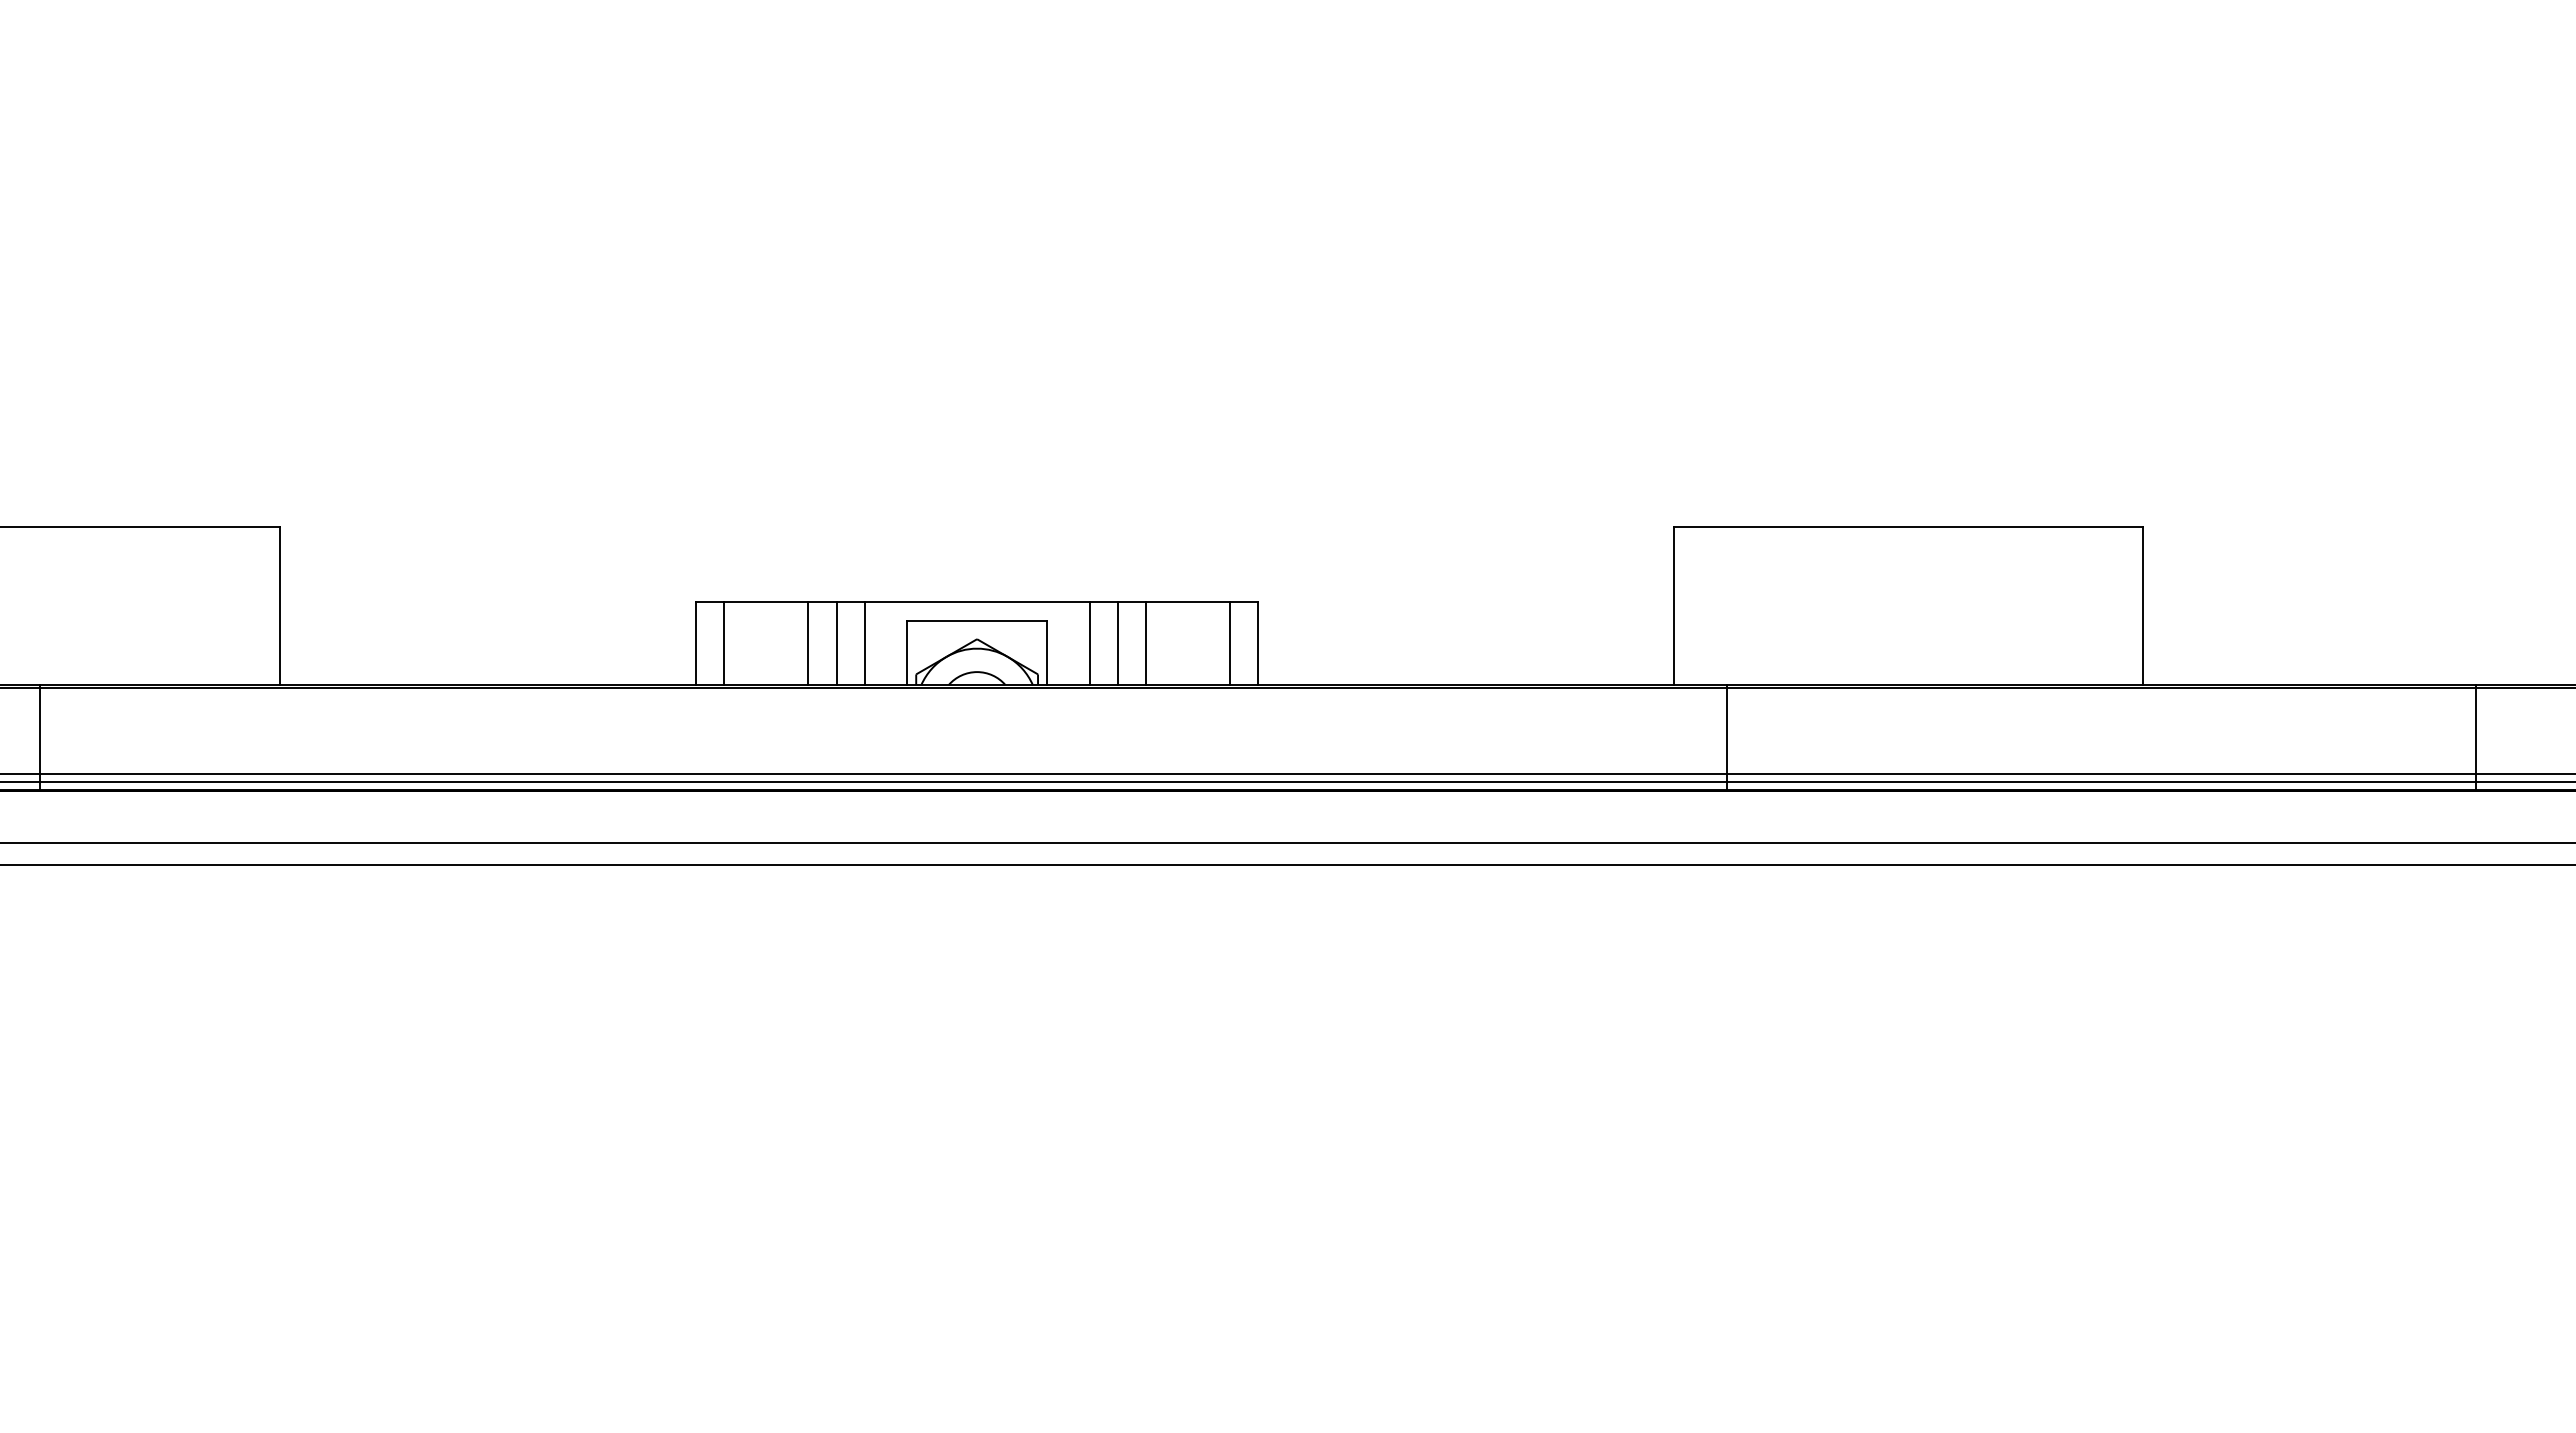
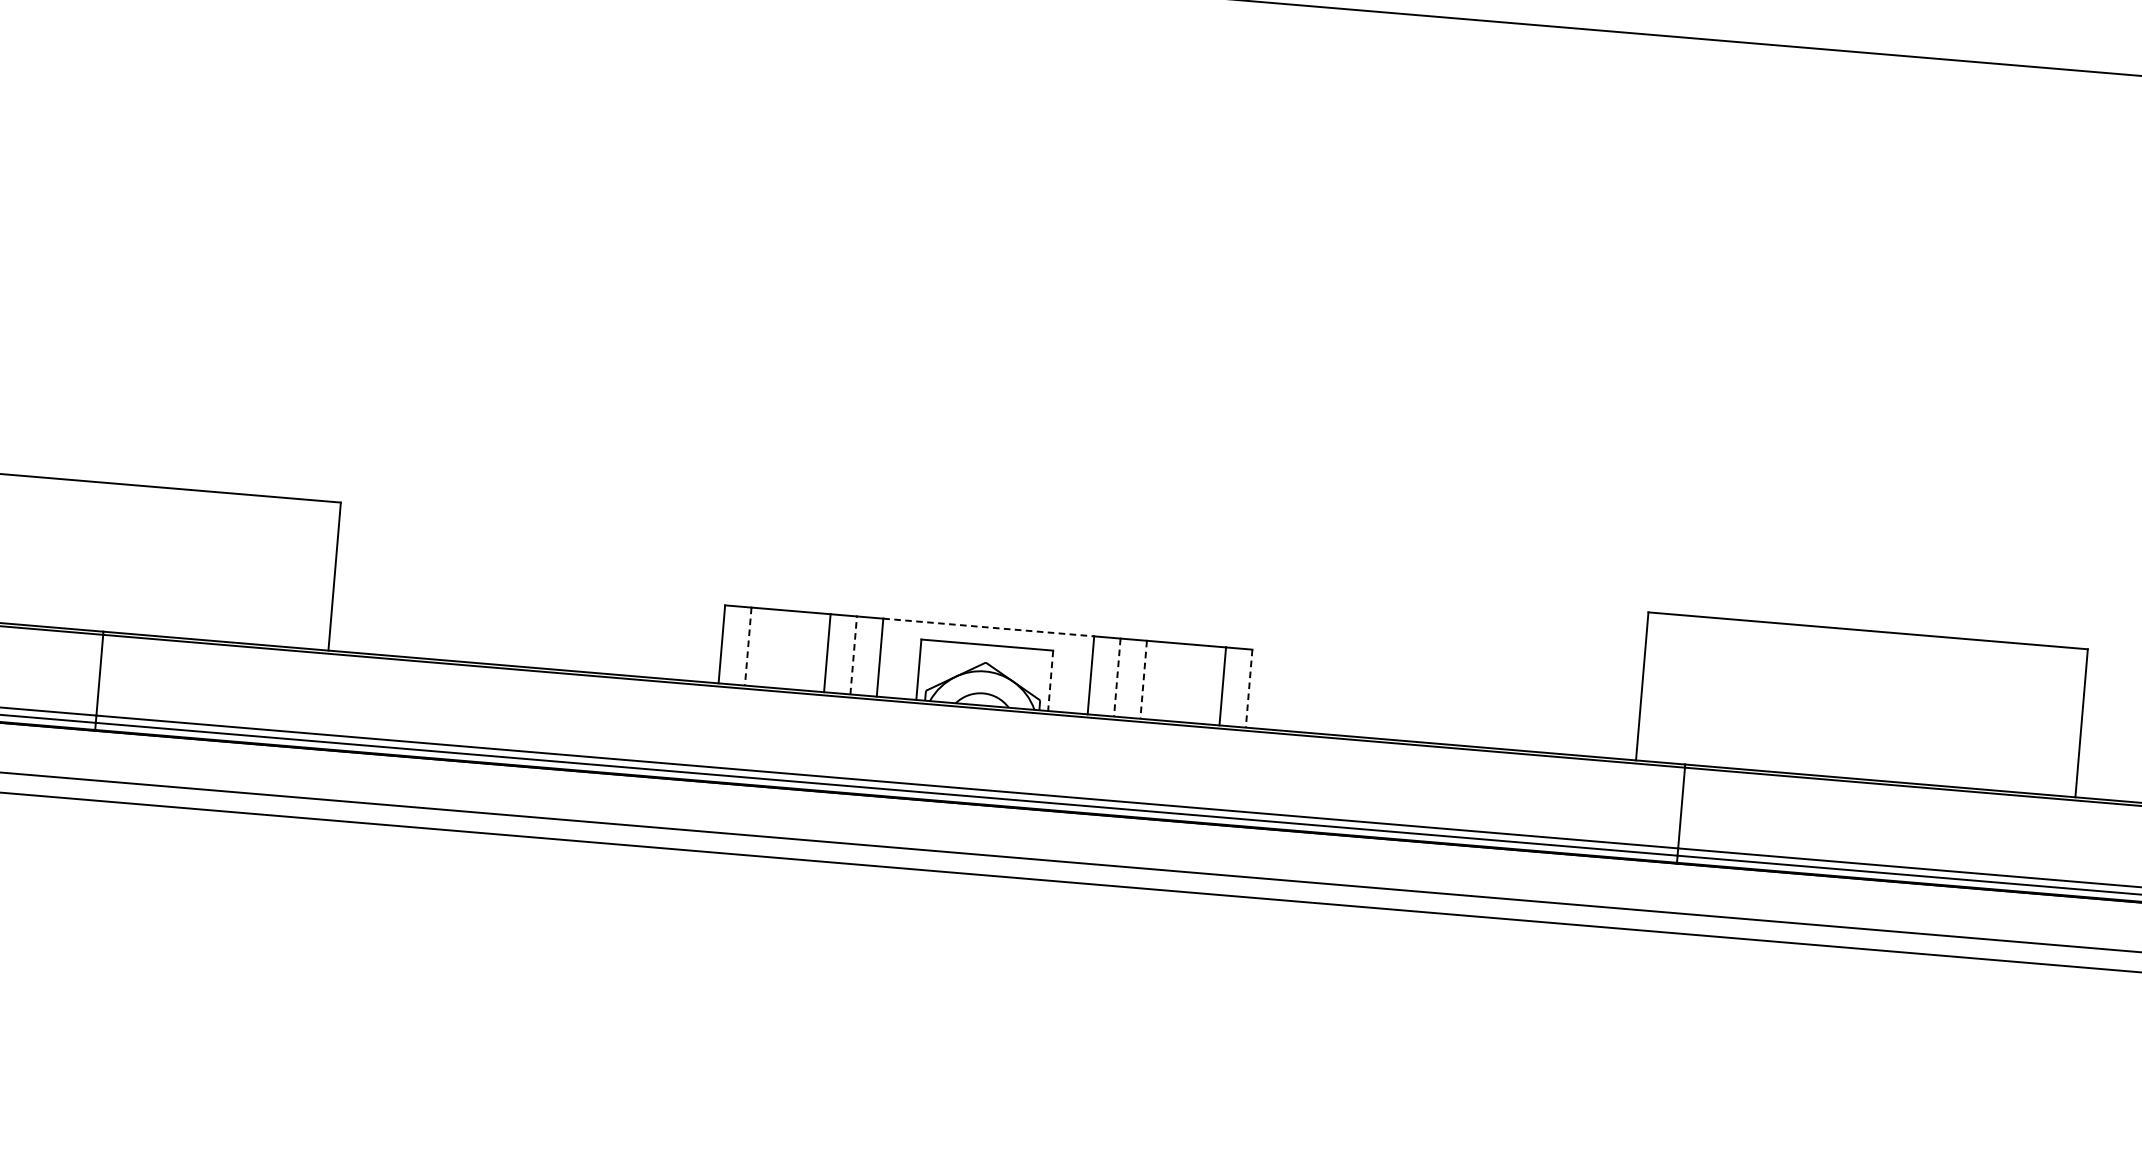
line: (977, 601) -> (989, 627), solid -> dashed
line: (724, 643) -> (748, 646), solid -> dashed
line: (836, 643) -> (853, 655), solid -> dashed
line: (1117, 643) -> (1117, 677), solid -> dashed
line: (1145, 643) -> (1143, 679), solid -> dashed
line: (1258, 643) -> (1249, 688), solid -> dashed
line: (1047, 653) -> (1050, 681), solid -> dashed

